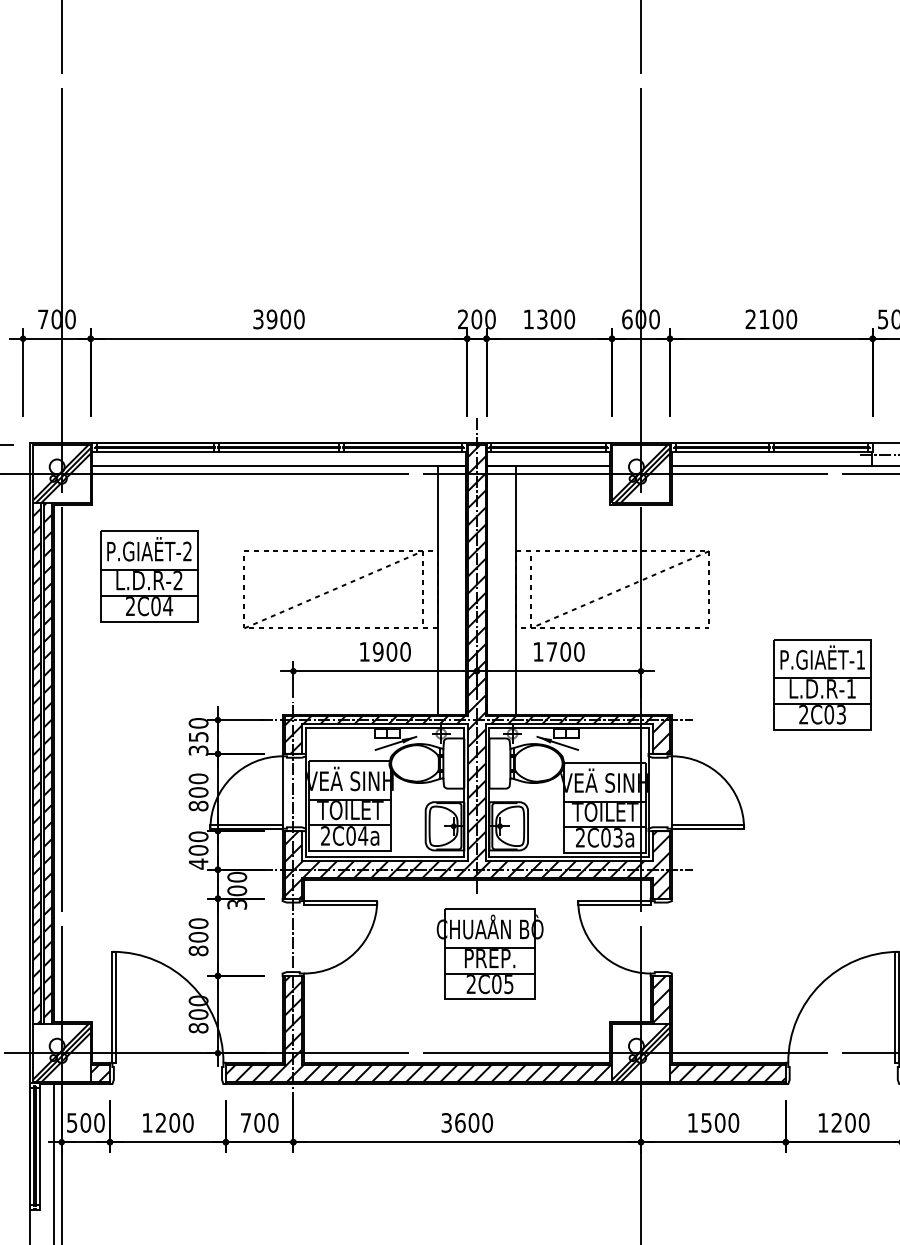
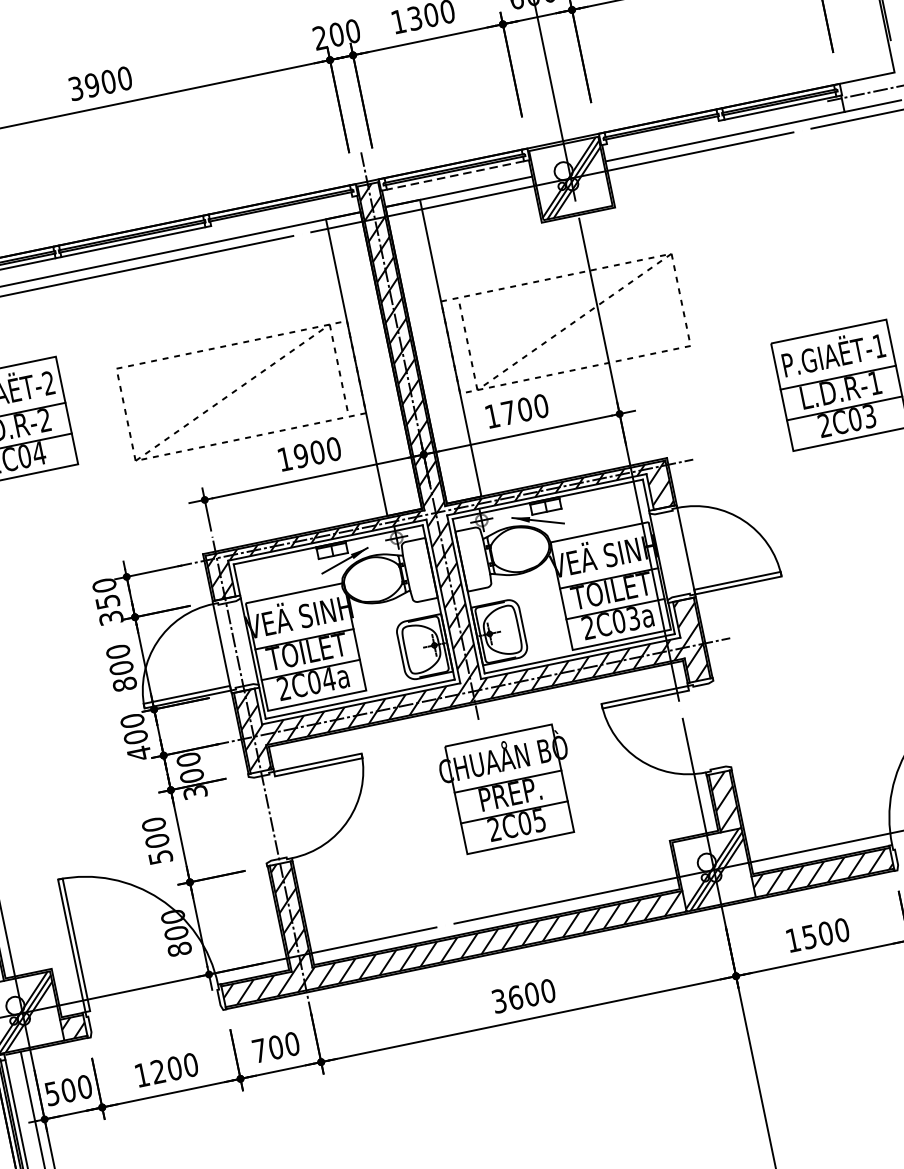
line: (403, 452) -> (282, 211), removed
line: (548, 452) -> (455, 175), solid -> dashed
line: (722, 452) -> (662, 132), removed
text: (198, 950) -> (160, 856), 800 -> 500

